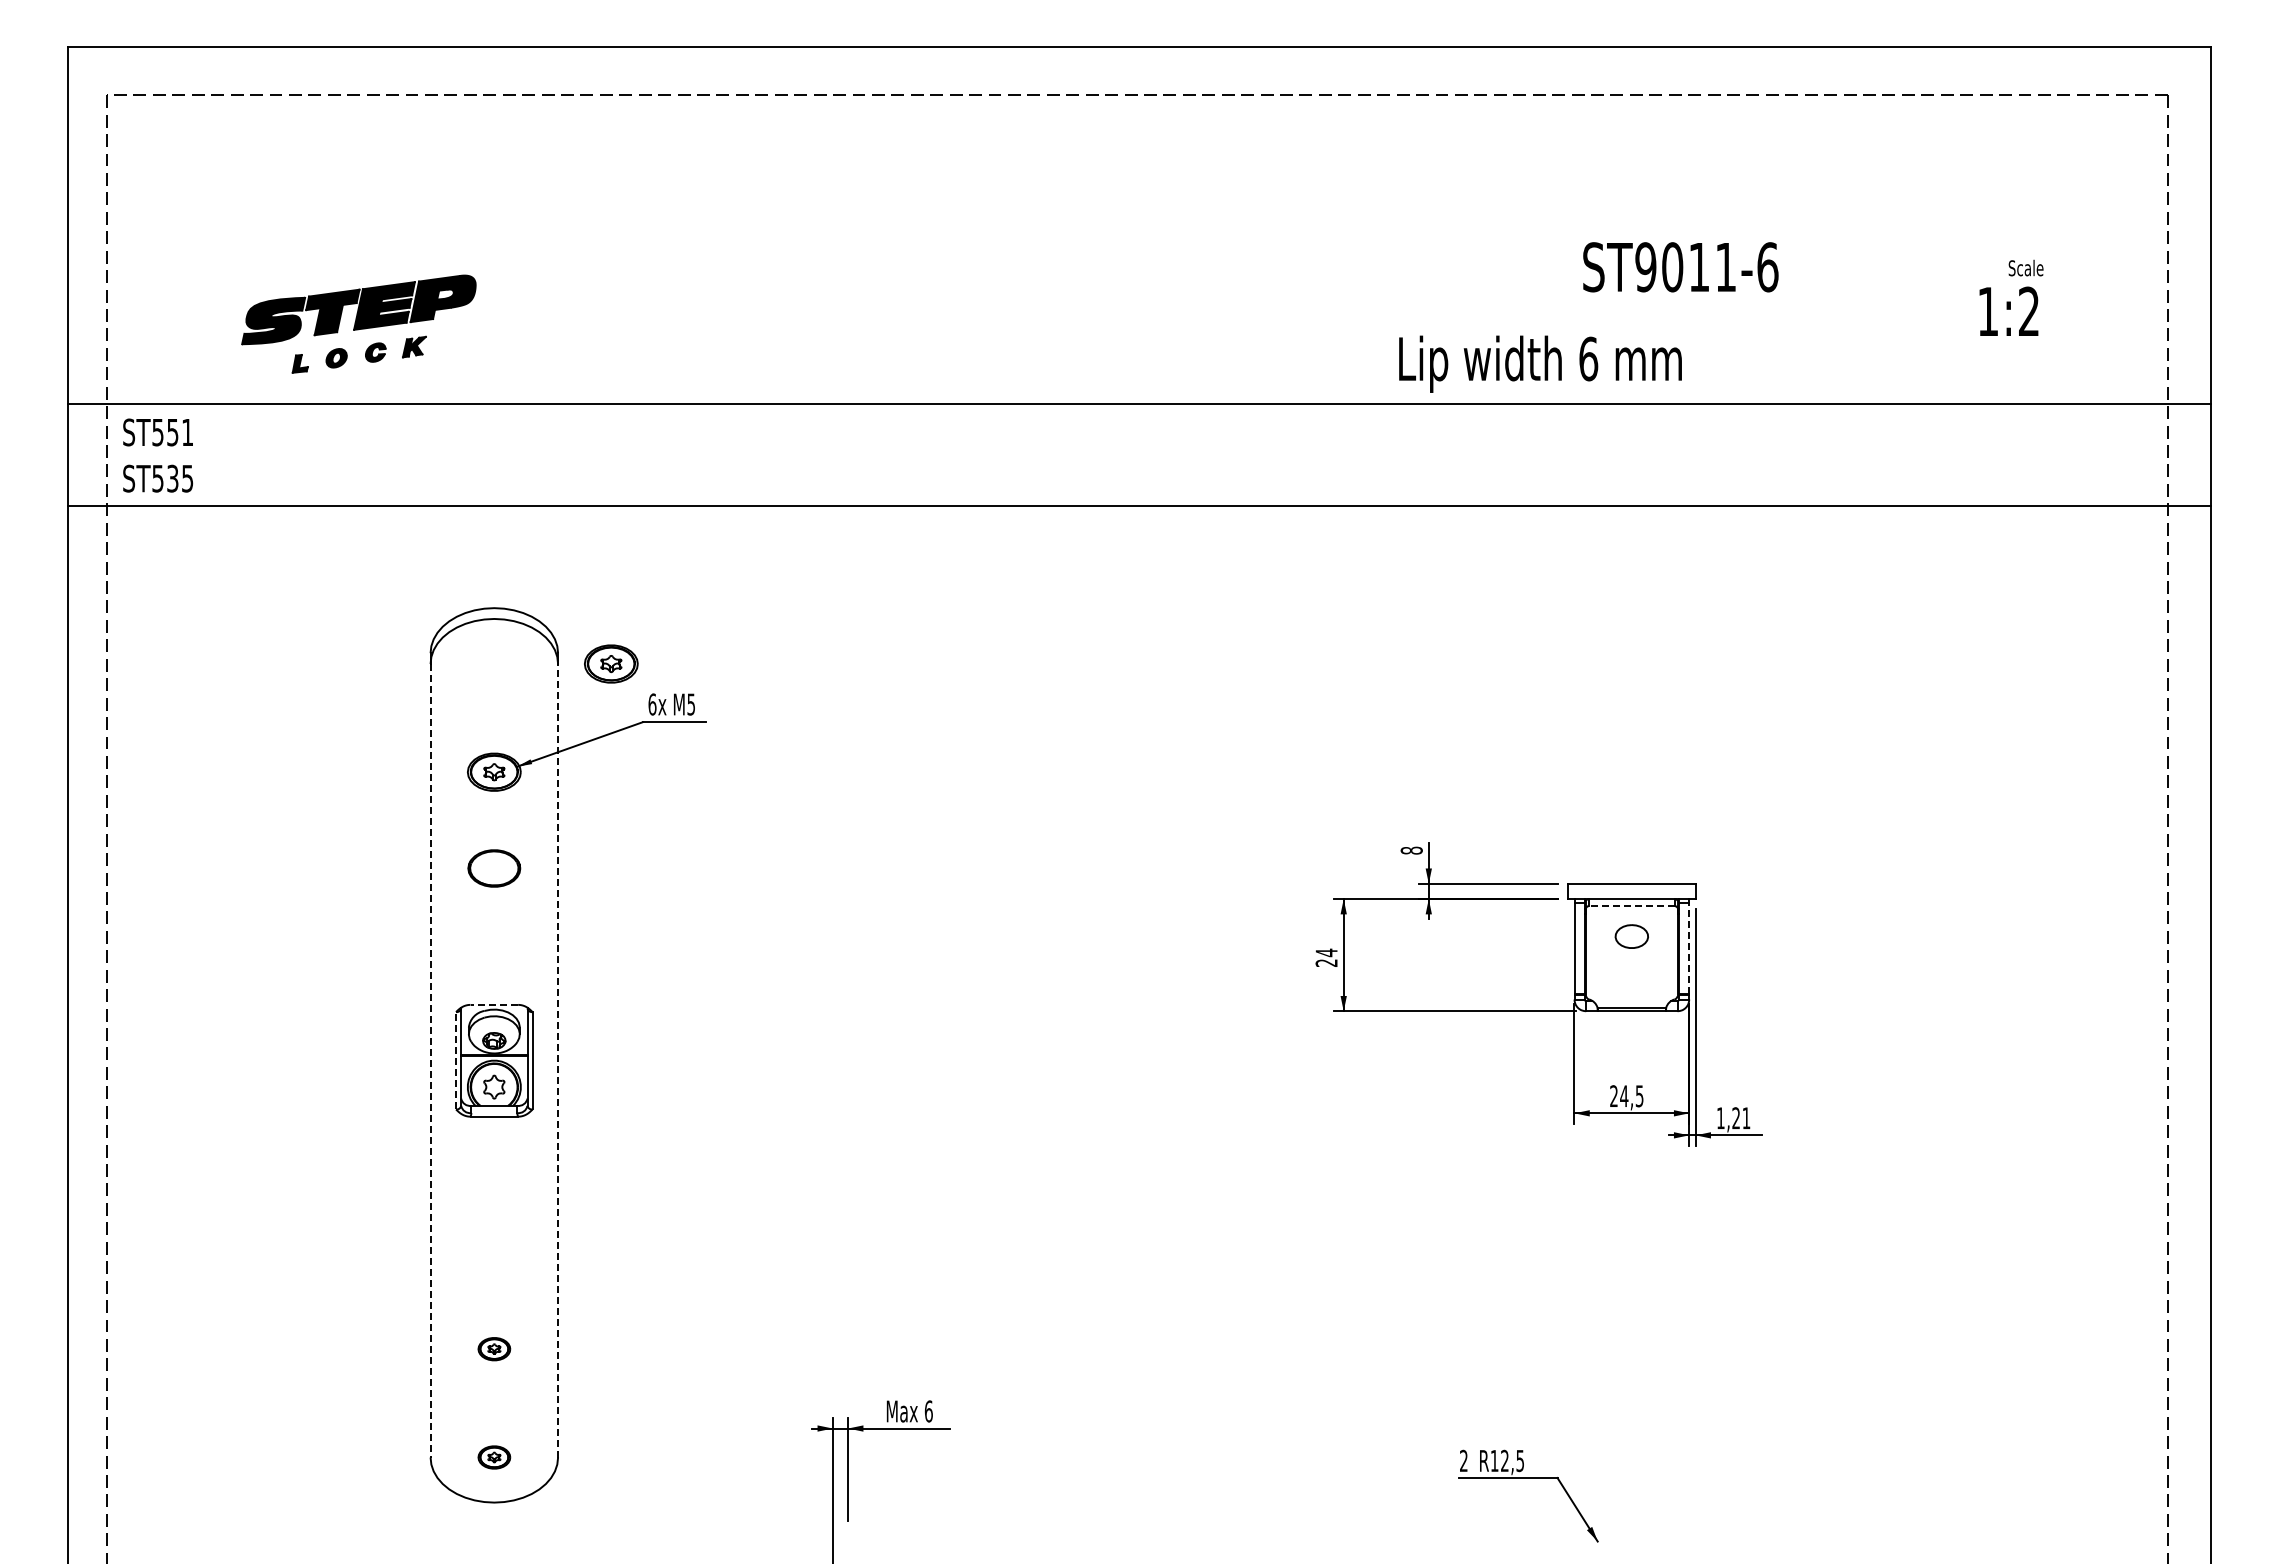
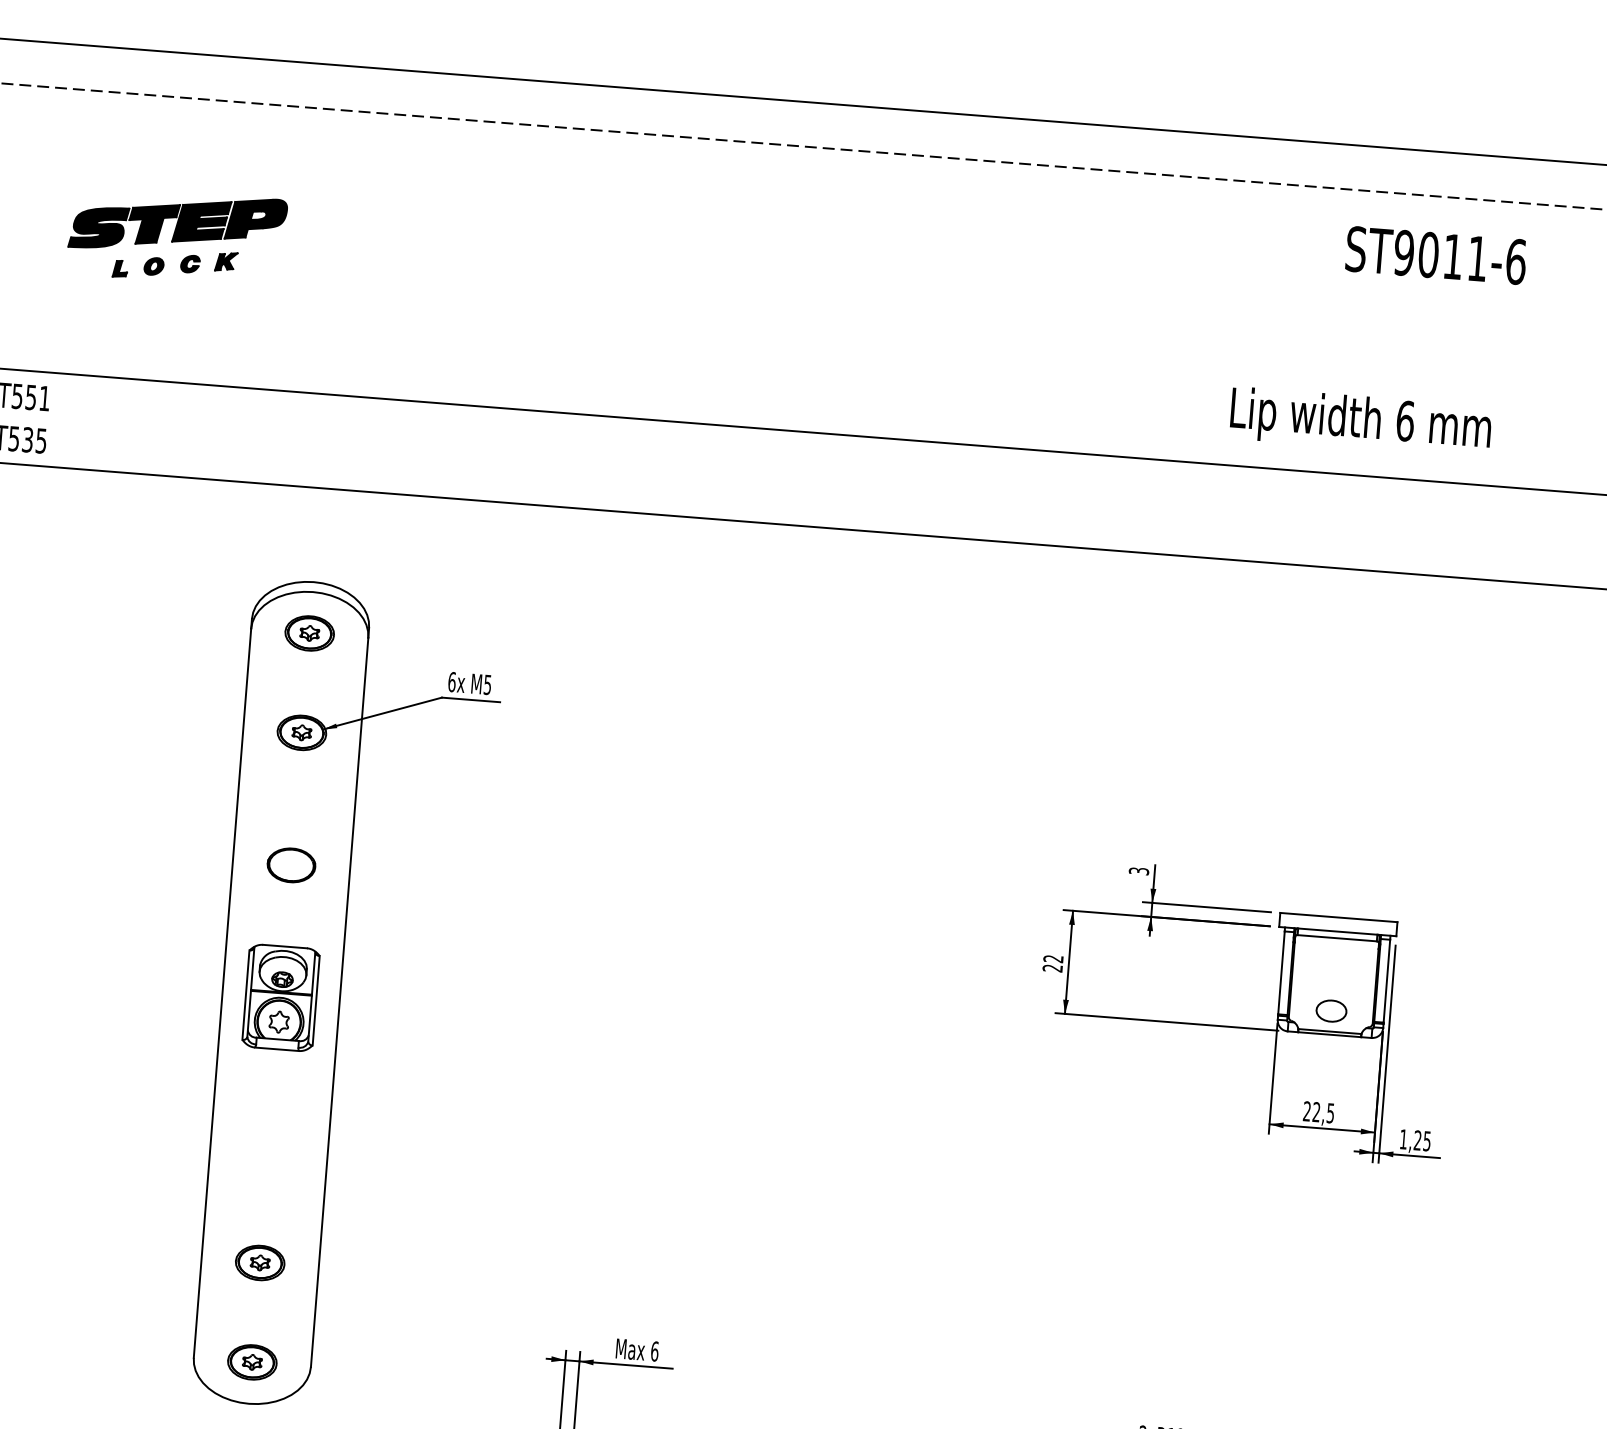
text: (1680, 267) -> (1435, 255), moved
part: (358, 323) -> (176, 236), moved
text: (1540, 363) -> (1360, 421), moved
part: (611, 663) -> (309, 632), moved
text: (1411, 850) -> (1138, 871), 8 -> 3
part: (494, 868) -> (291, 865), moved
line: (1631, 906) -> (1336, 938), dashed -> solid
part: (1631, 936) -> (1331, 1011), moved
line: (1689, 948) -> (1387, 981), dashed -> solid
text: (1326, 952) -> (1053, 958), 24 -> 22
line: (494, 1004) -> (285, 946), dashed -> solid
line: (430, 1060) -> (222, 993), dashed -> solid
line: (456, 1060) -> (246, 994), dashed -> solid
line: (558, 1060) -> (340, 1002), dashed -> solid
text: (1624, 1095) -> (1316, 1111), 24,5 -> 22,5
text: (1746, 1118) -> (1427, 1141), 1,21 -> 1,25
part: (494, 1348) -> (260, 1262), size x1.67
part: (494, 1457) -> (252, 1362), size x1.67

